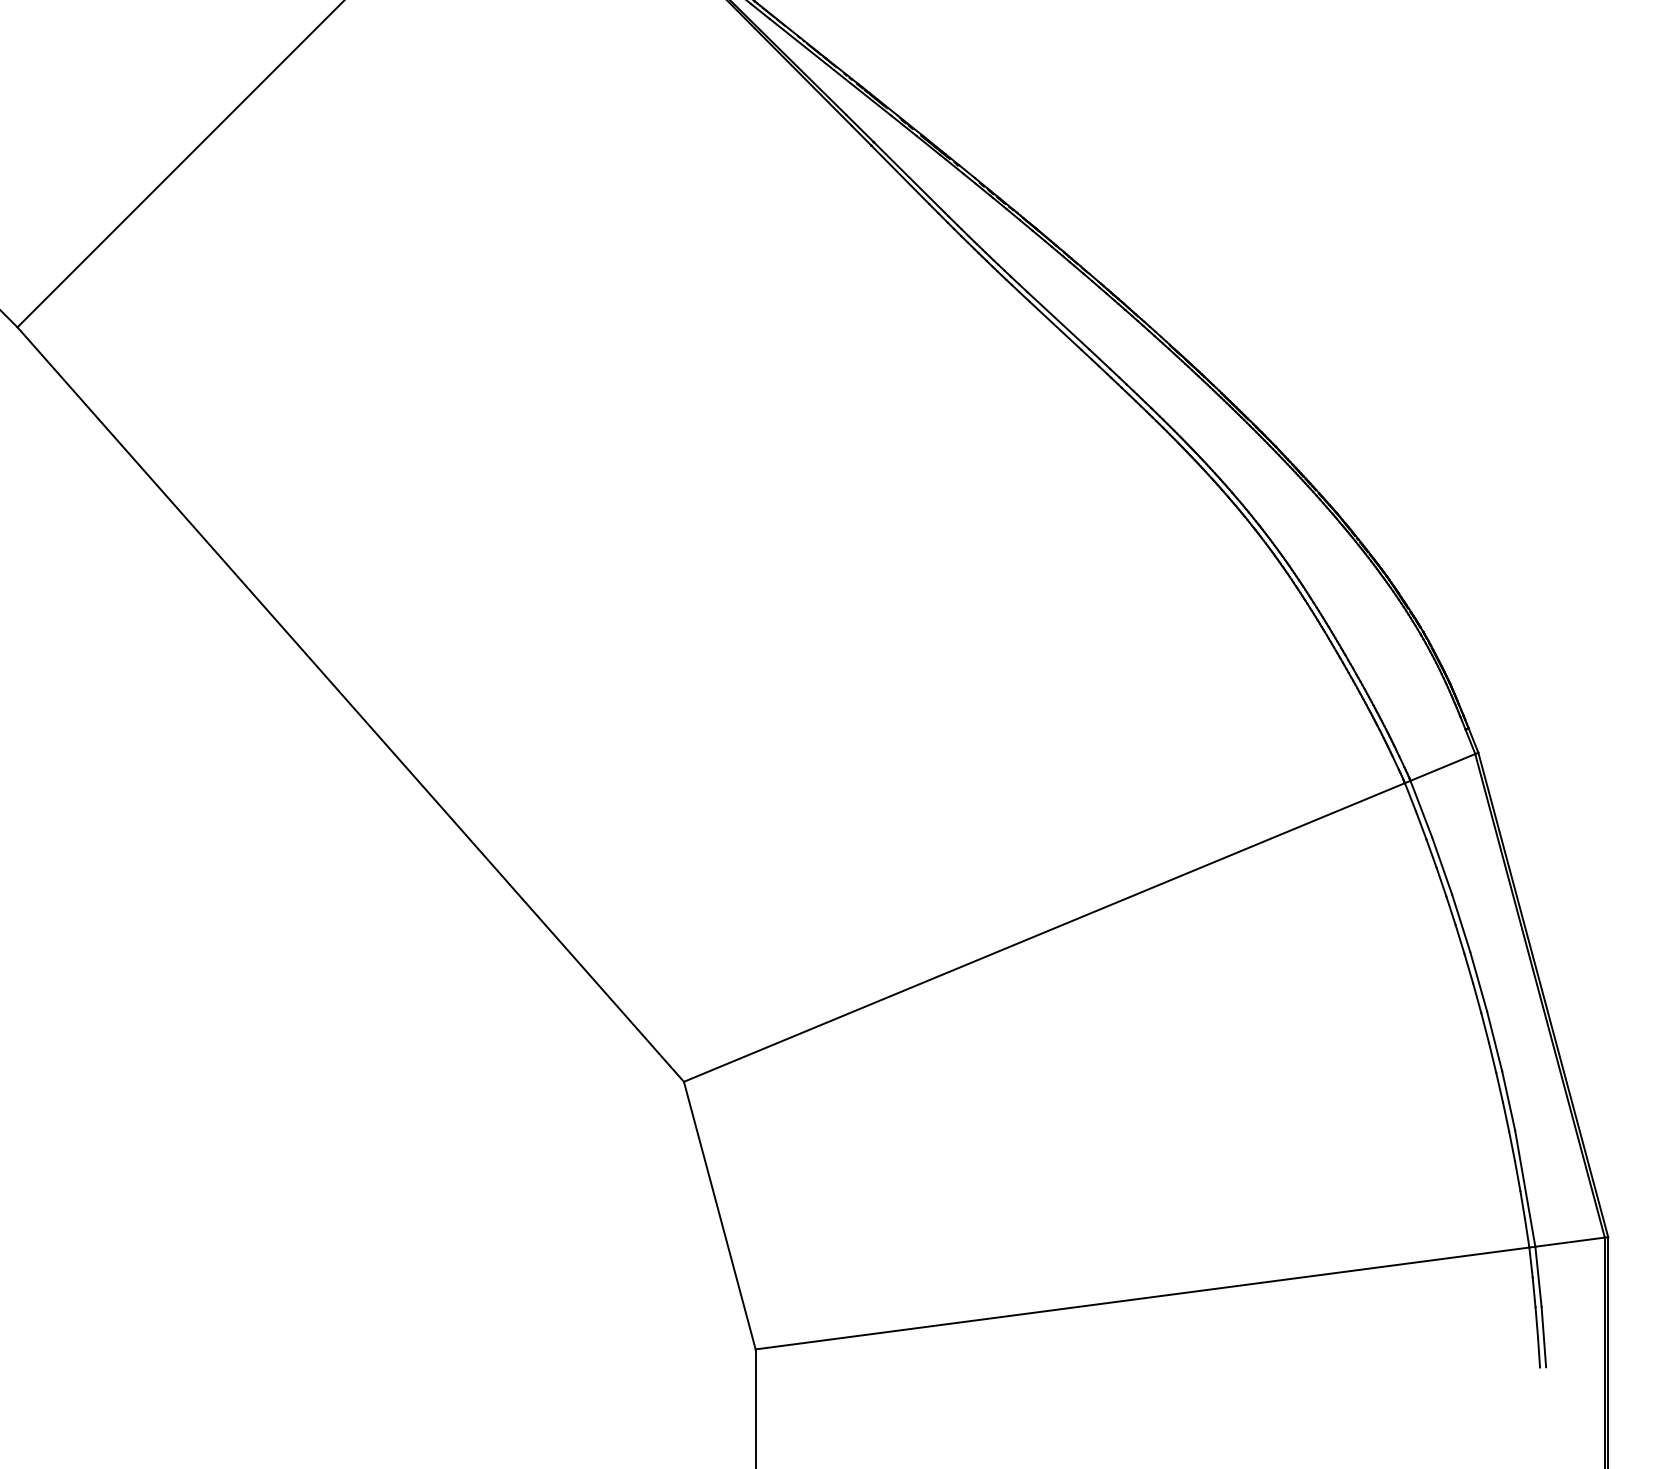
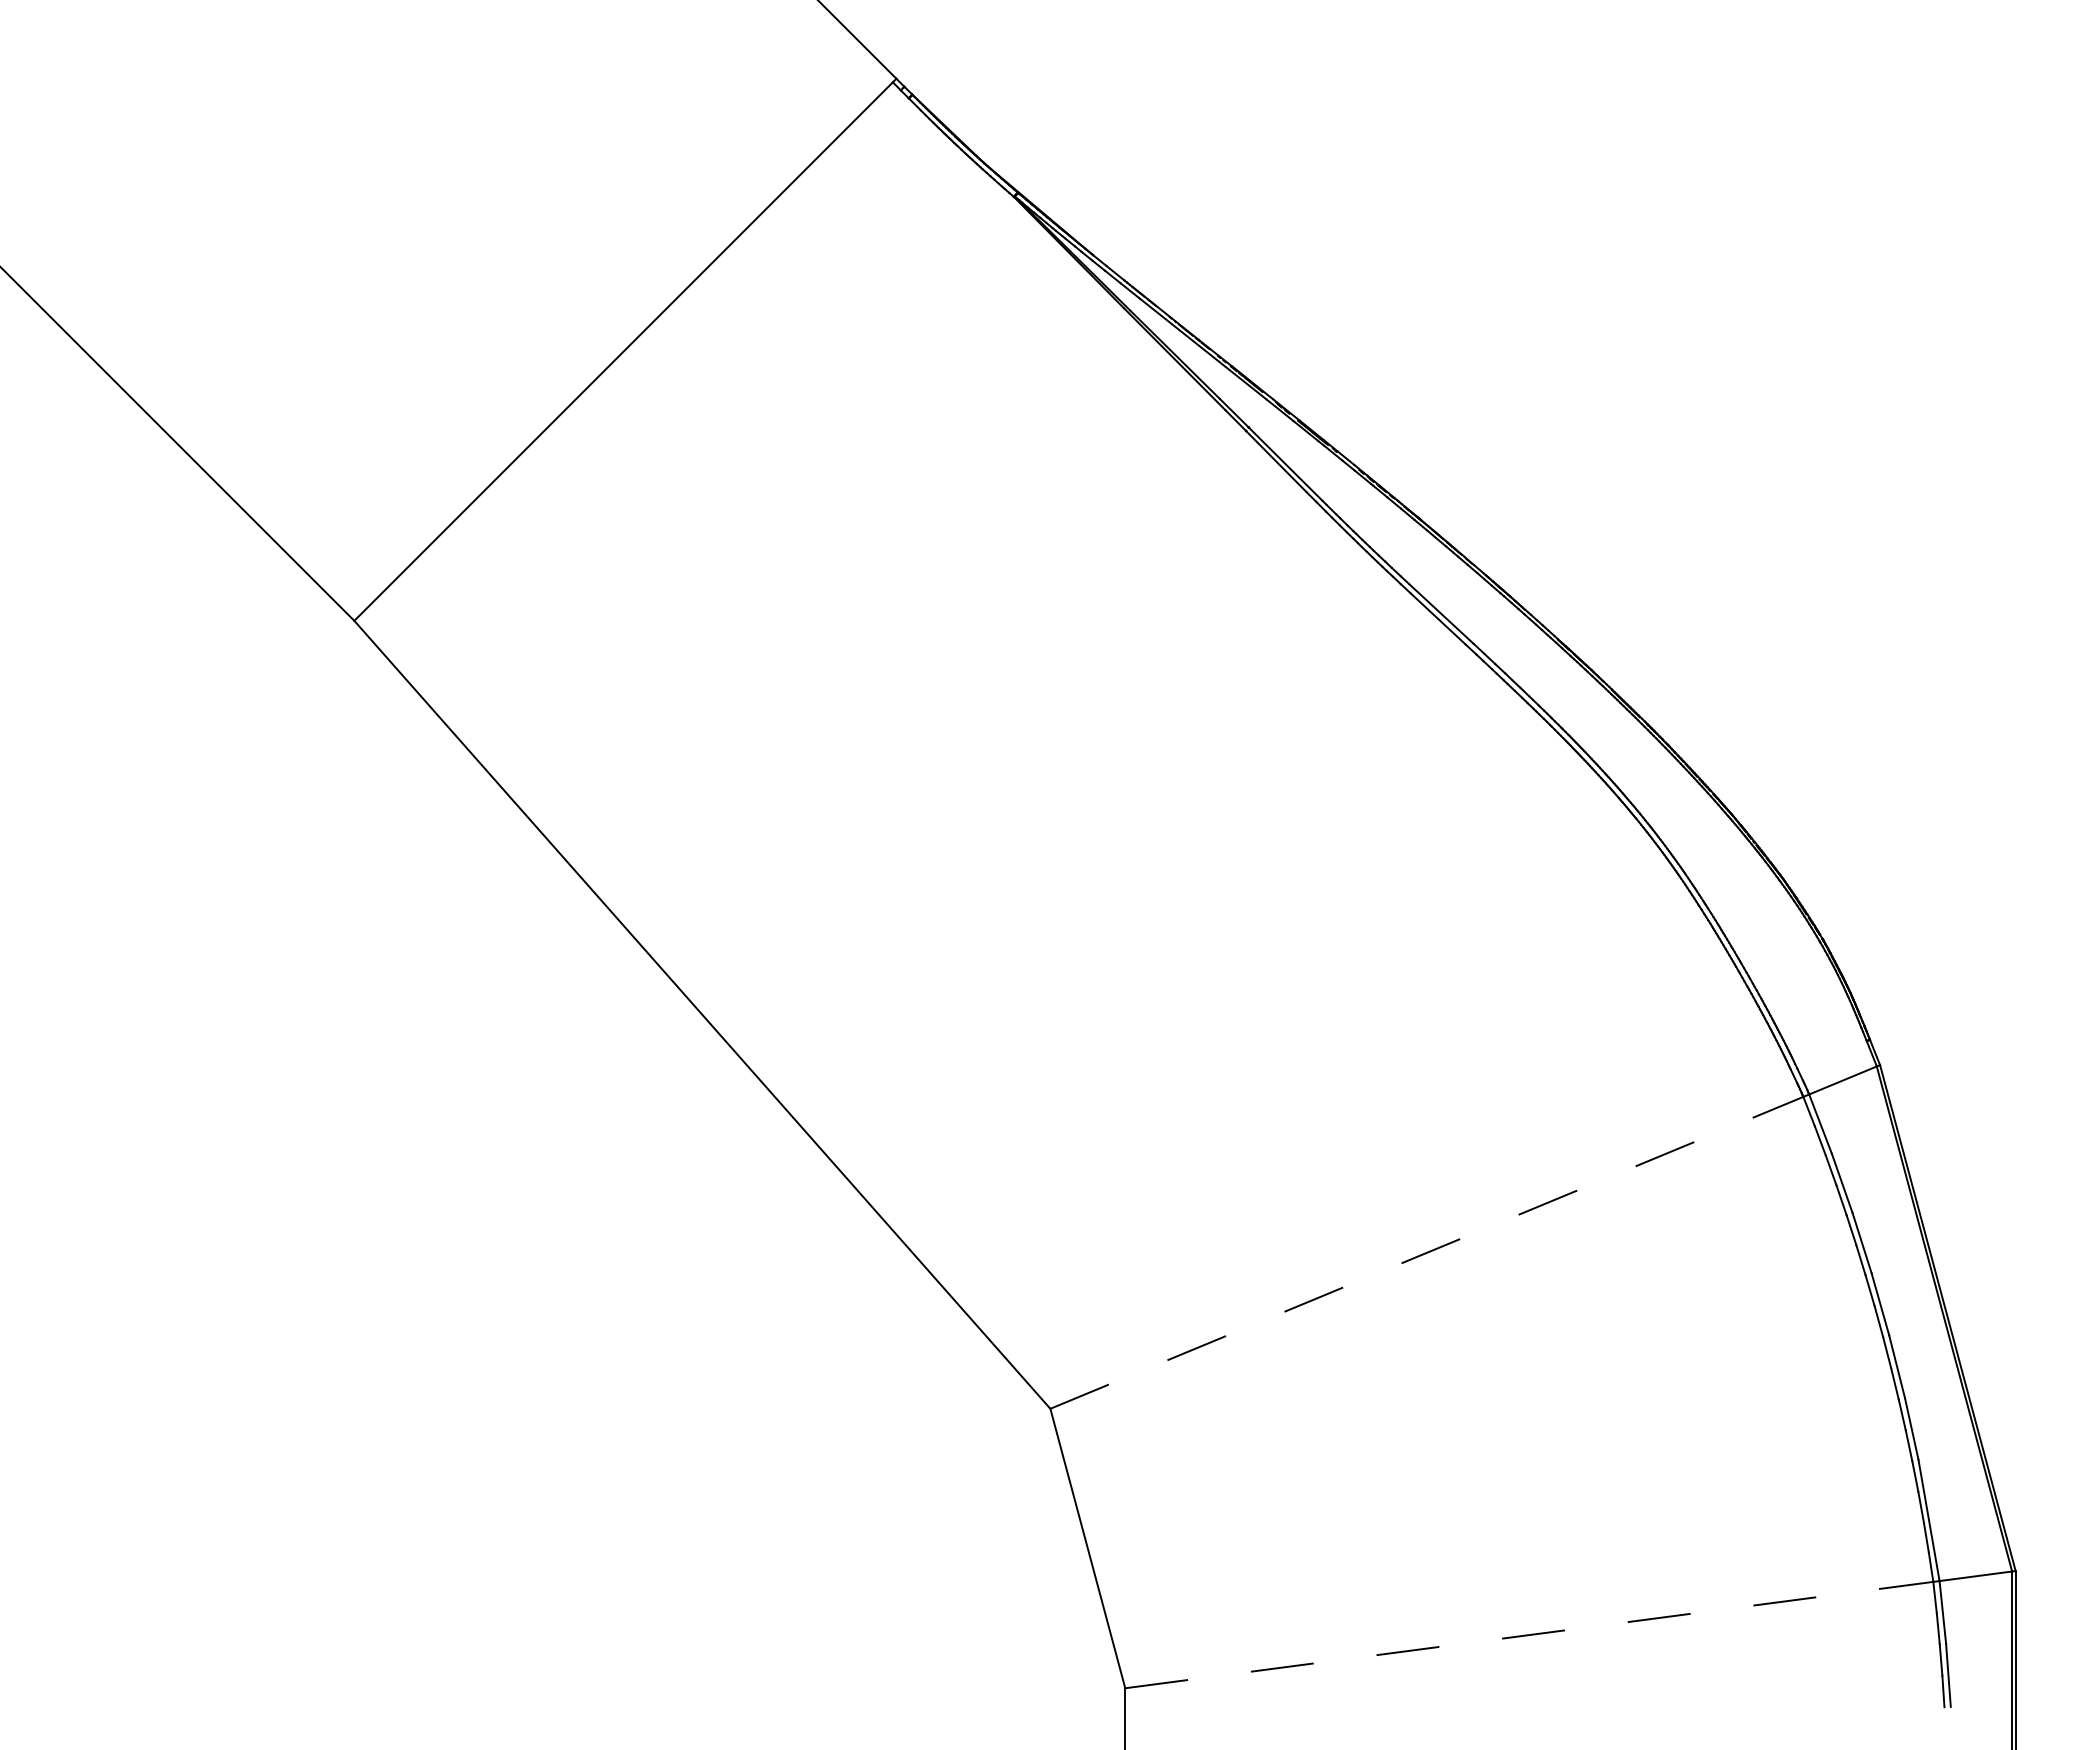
line: (1044, 932) -> (1426, 1252), solid -> dashed
line: (1142, 1298) -> (1529, 1635), solid -> dashed

